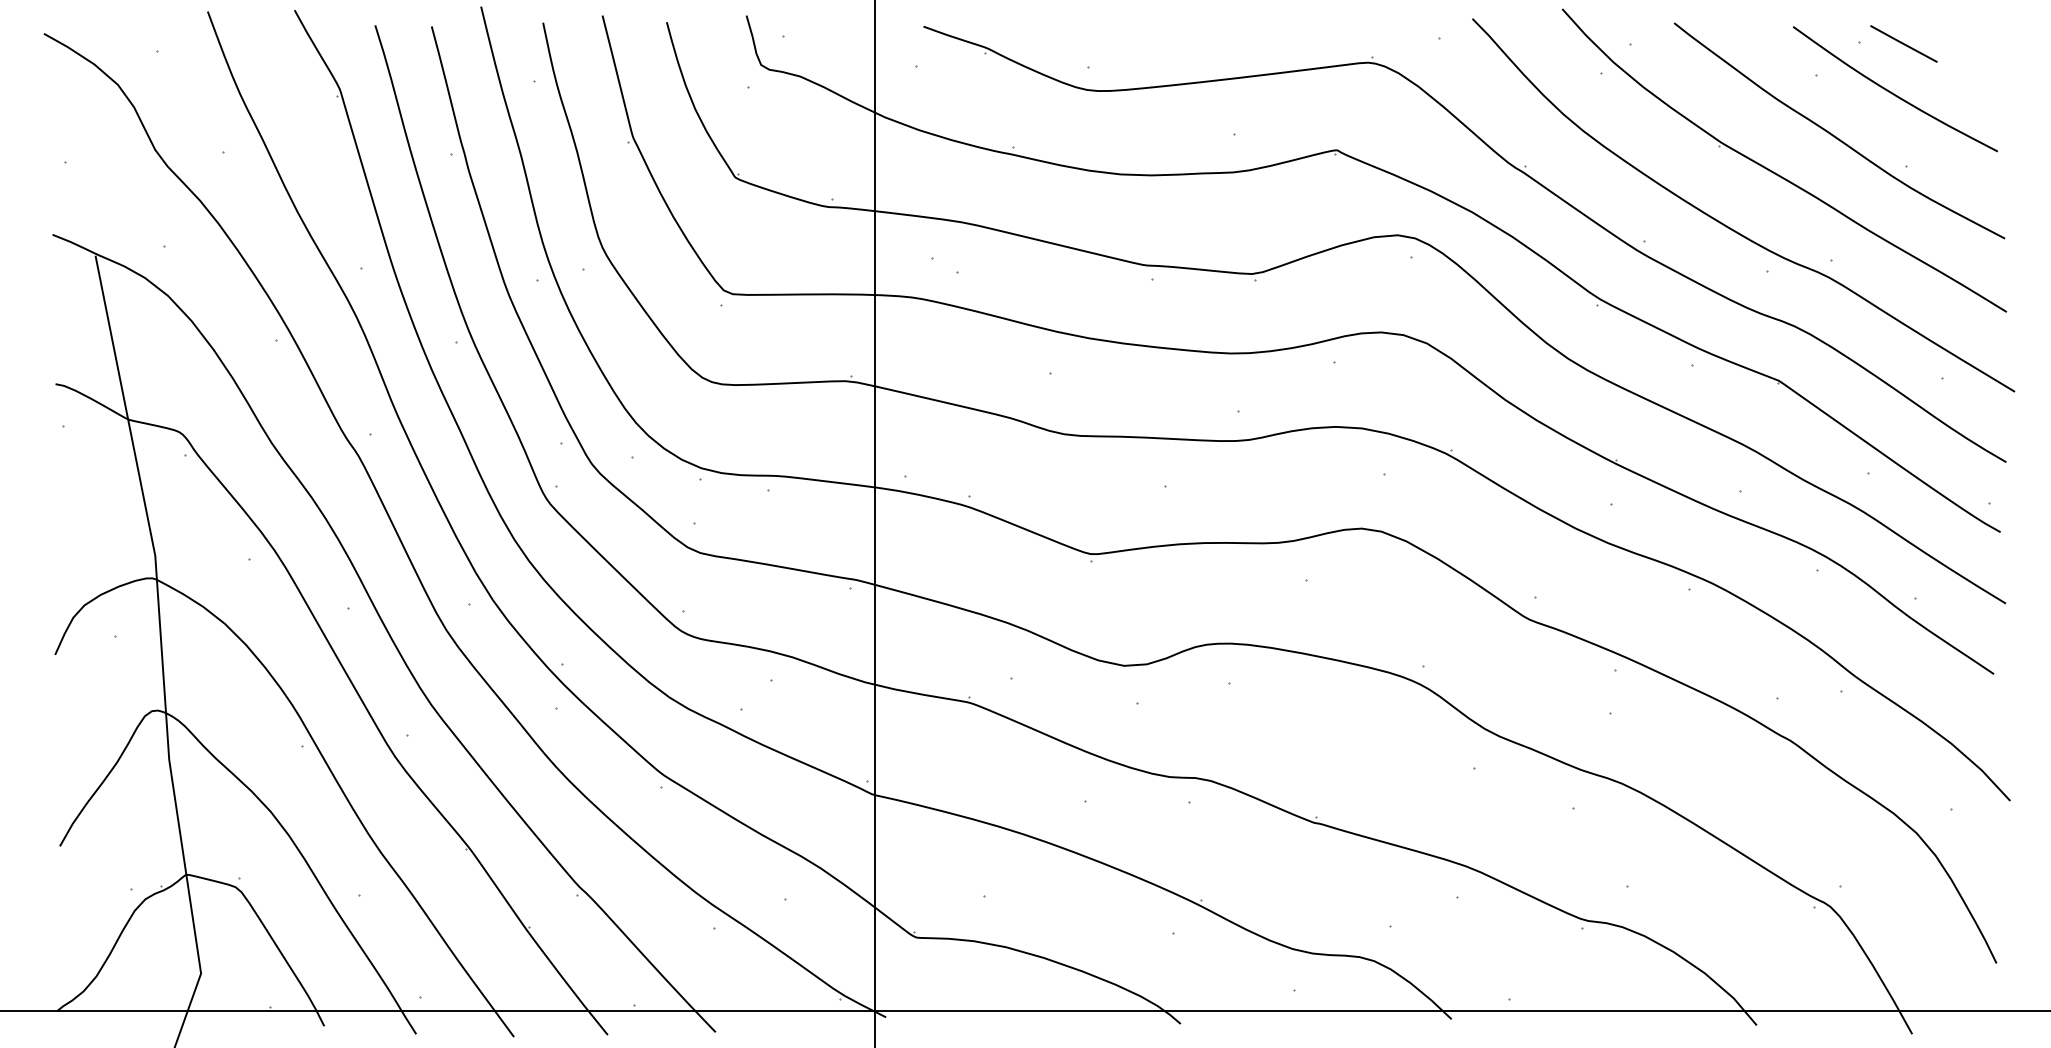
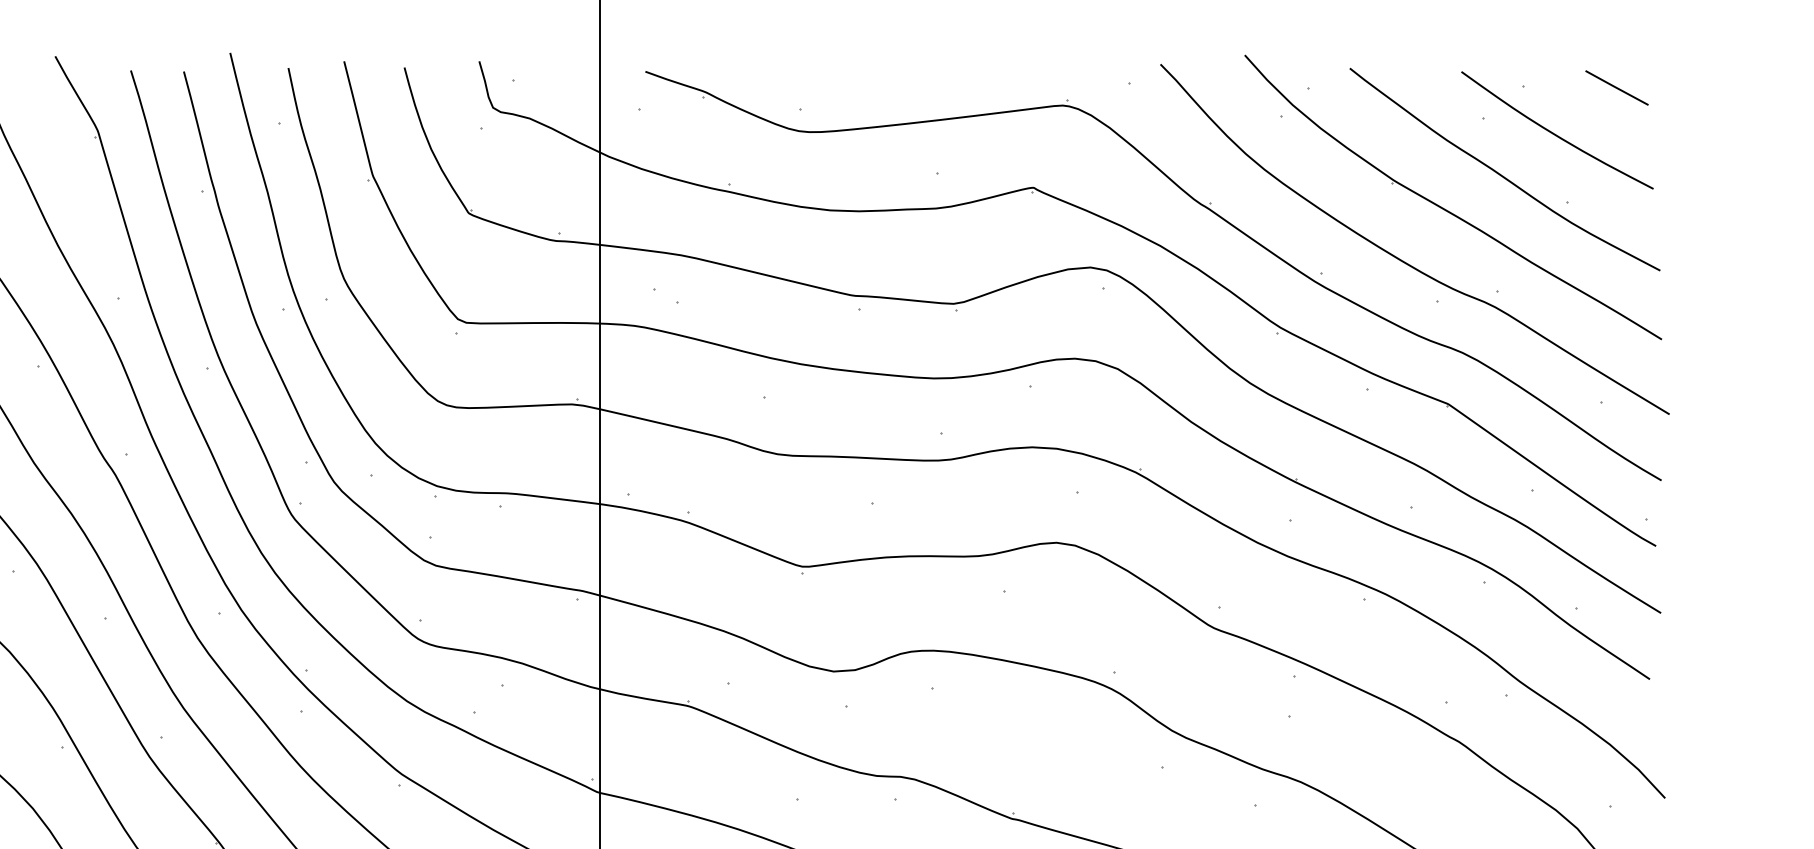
line: (1903, 43) -> (1616, 87), moved

